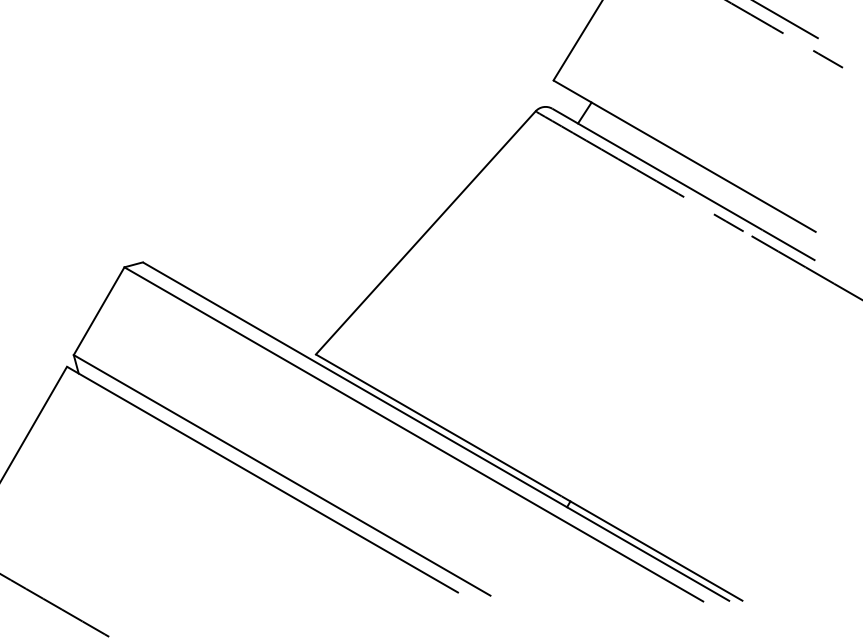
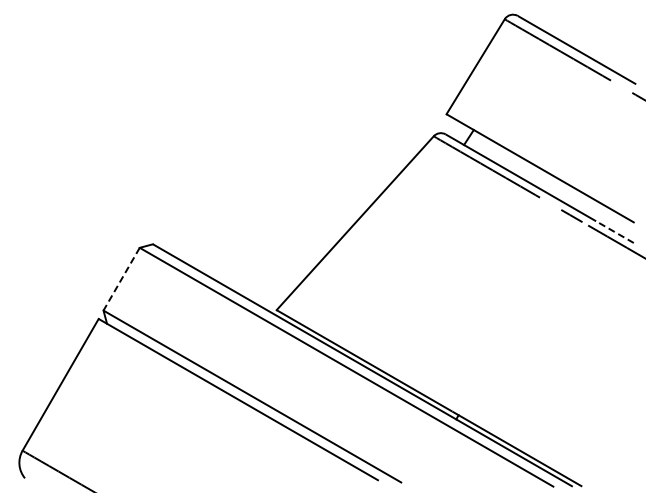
line: (788, 244) -> (614, 231), solid -> dashed
line: (98, 311) -> (121, 279), solid -> dashed

